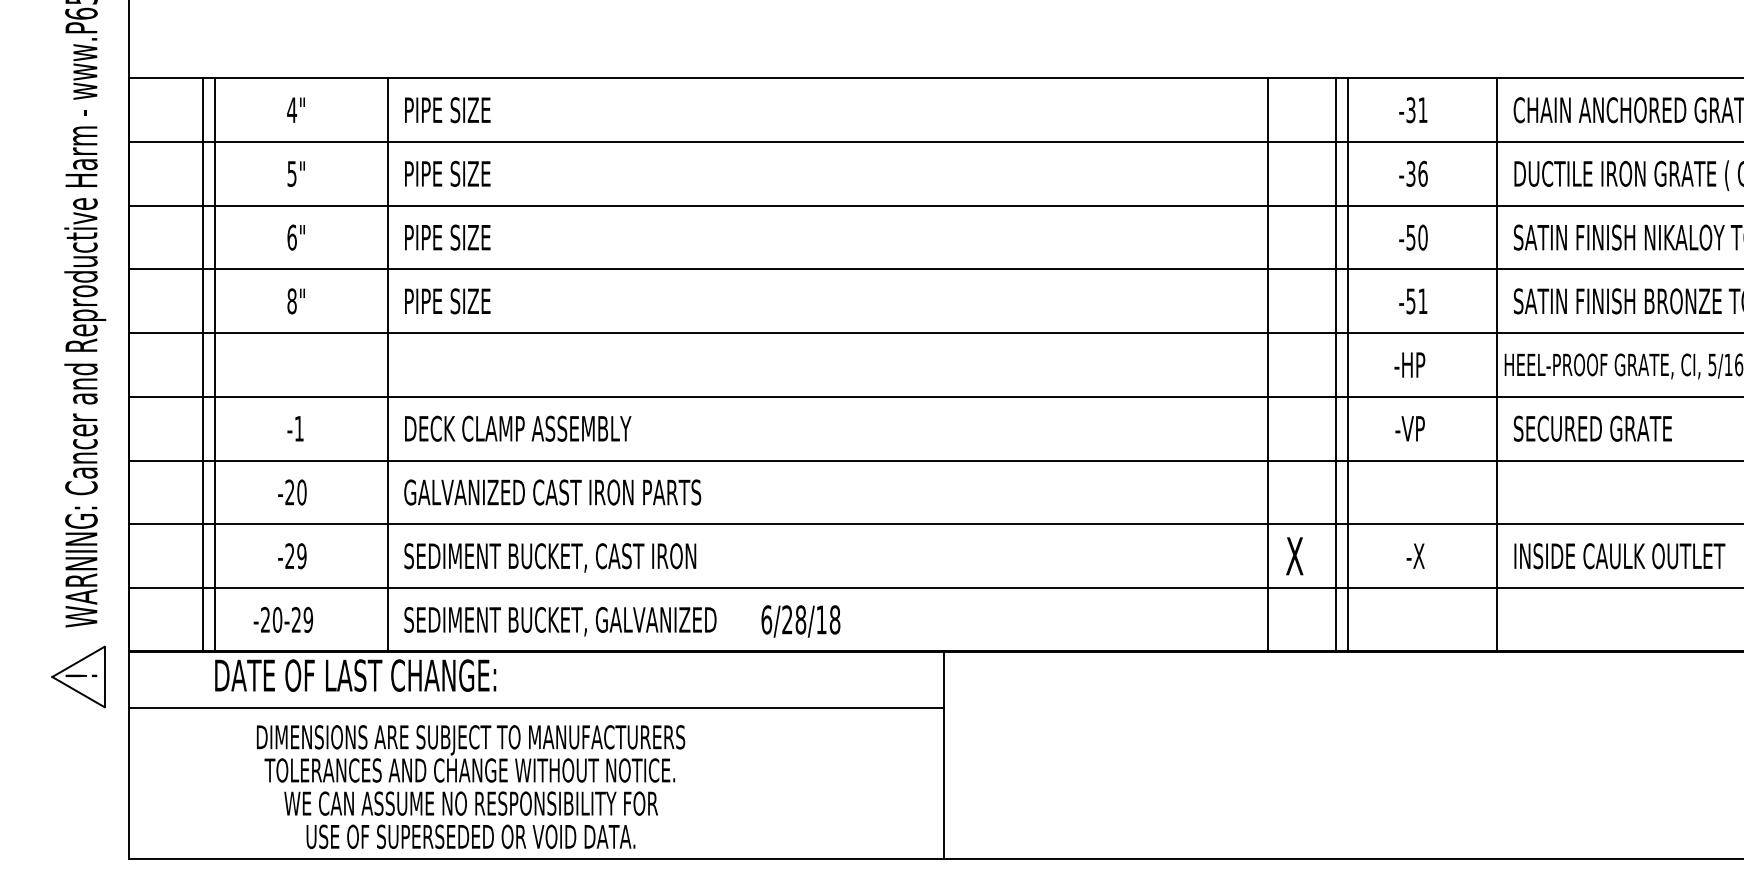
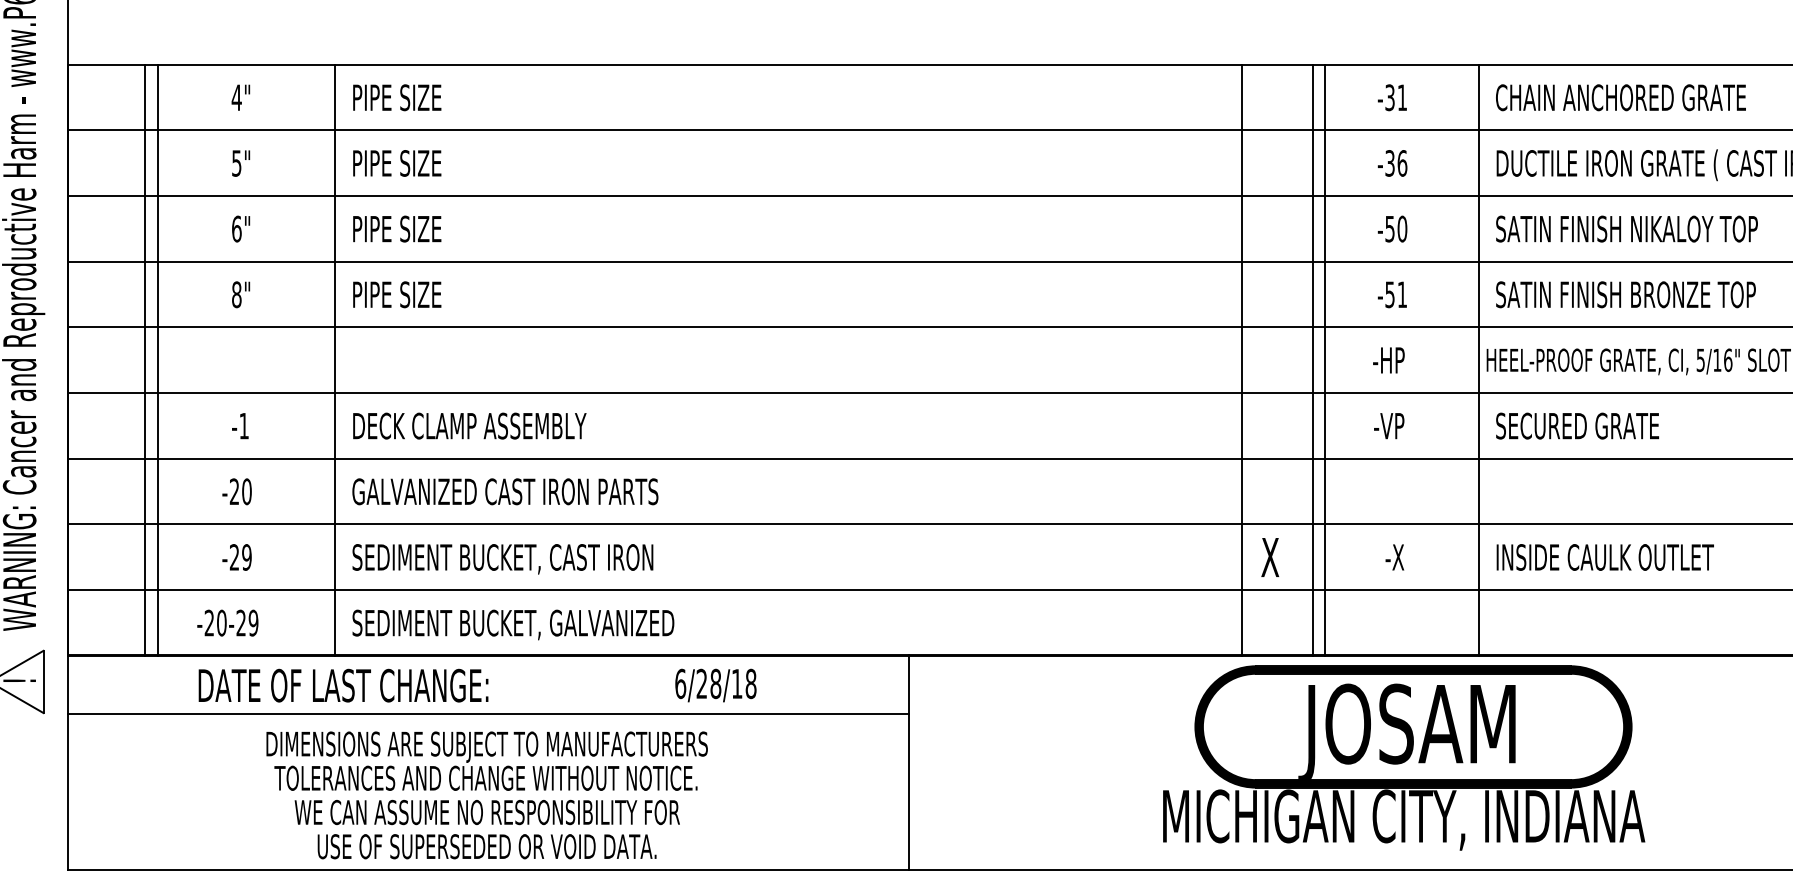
text: (800, 621) -> (715, 685), moved
text: (355, 675) -> (343, 685), moved
part: (1424, 750) -> (1403, 757), added
text: (471, 787) -> (487, 795), moved

